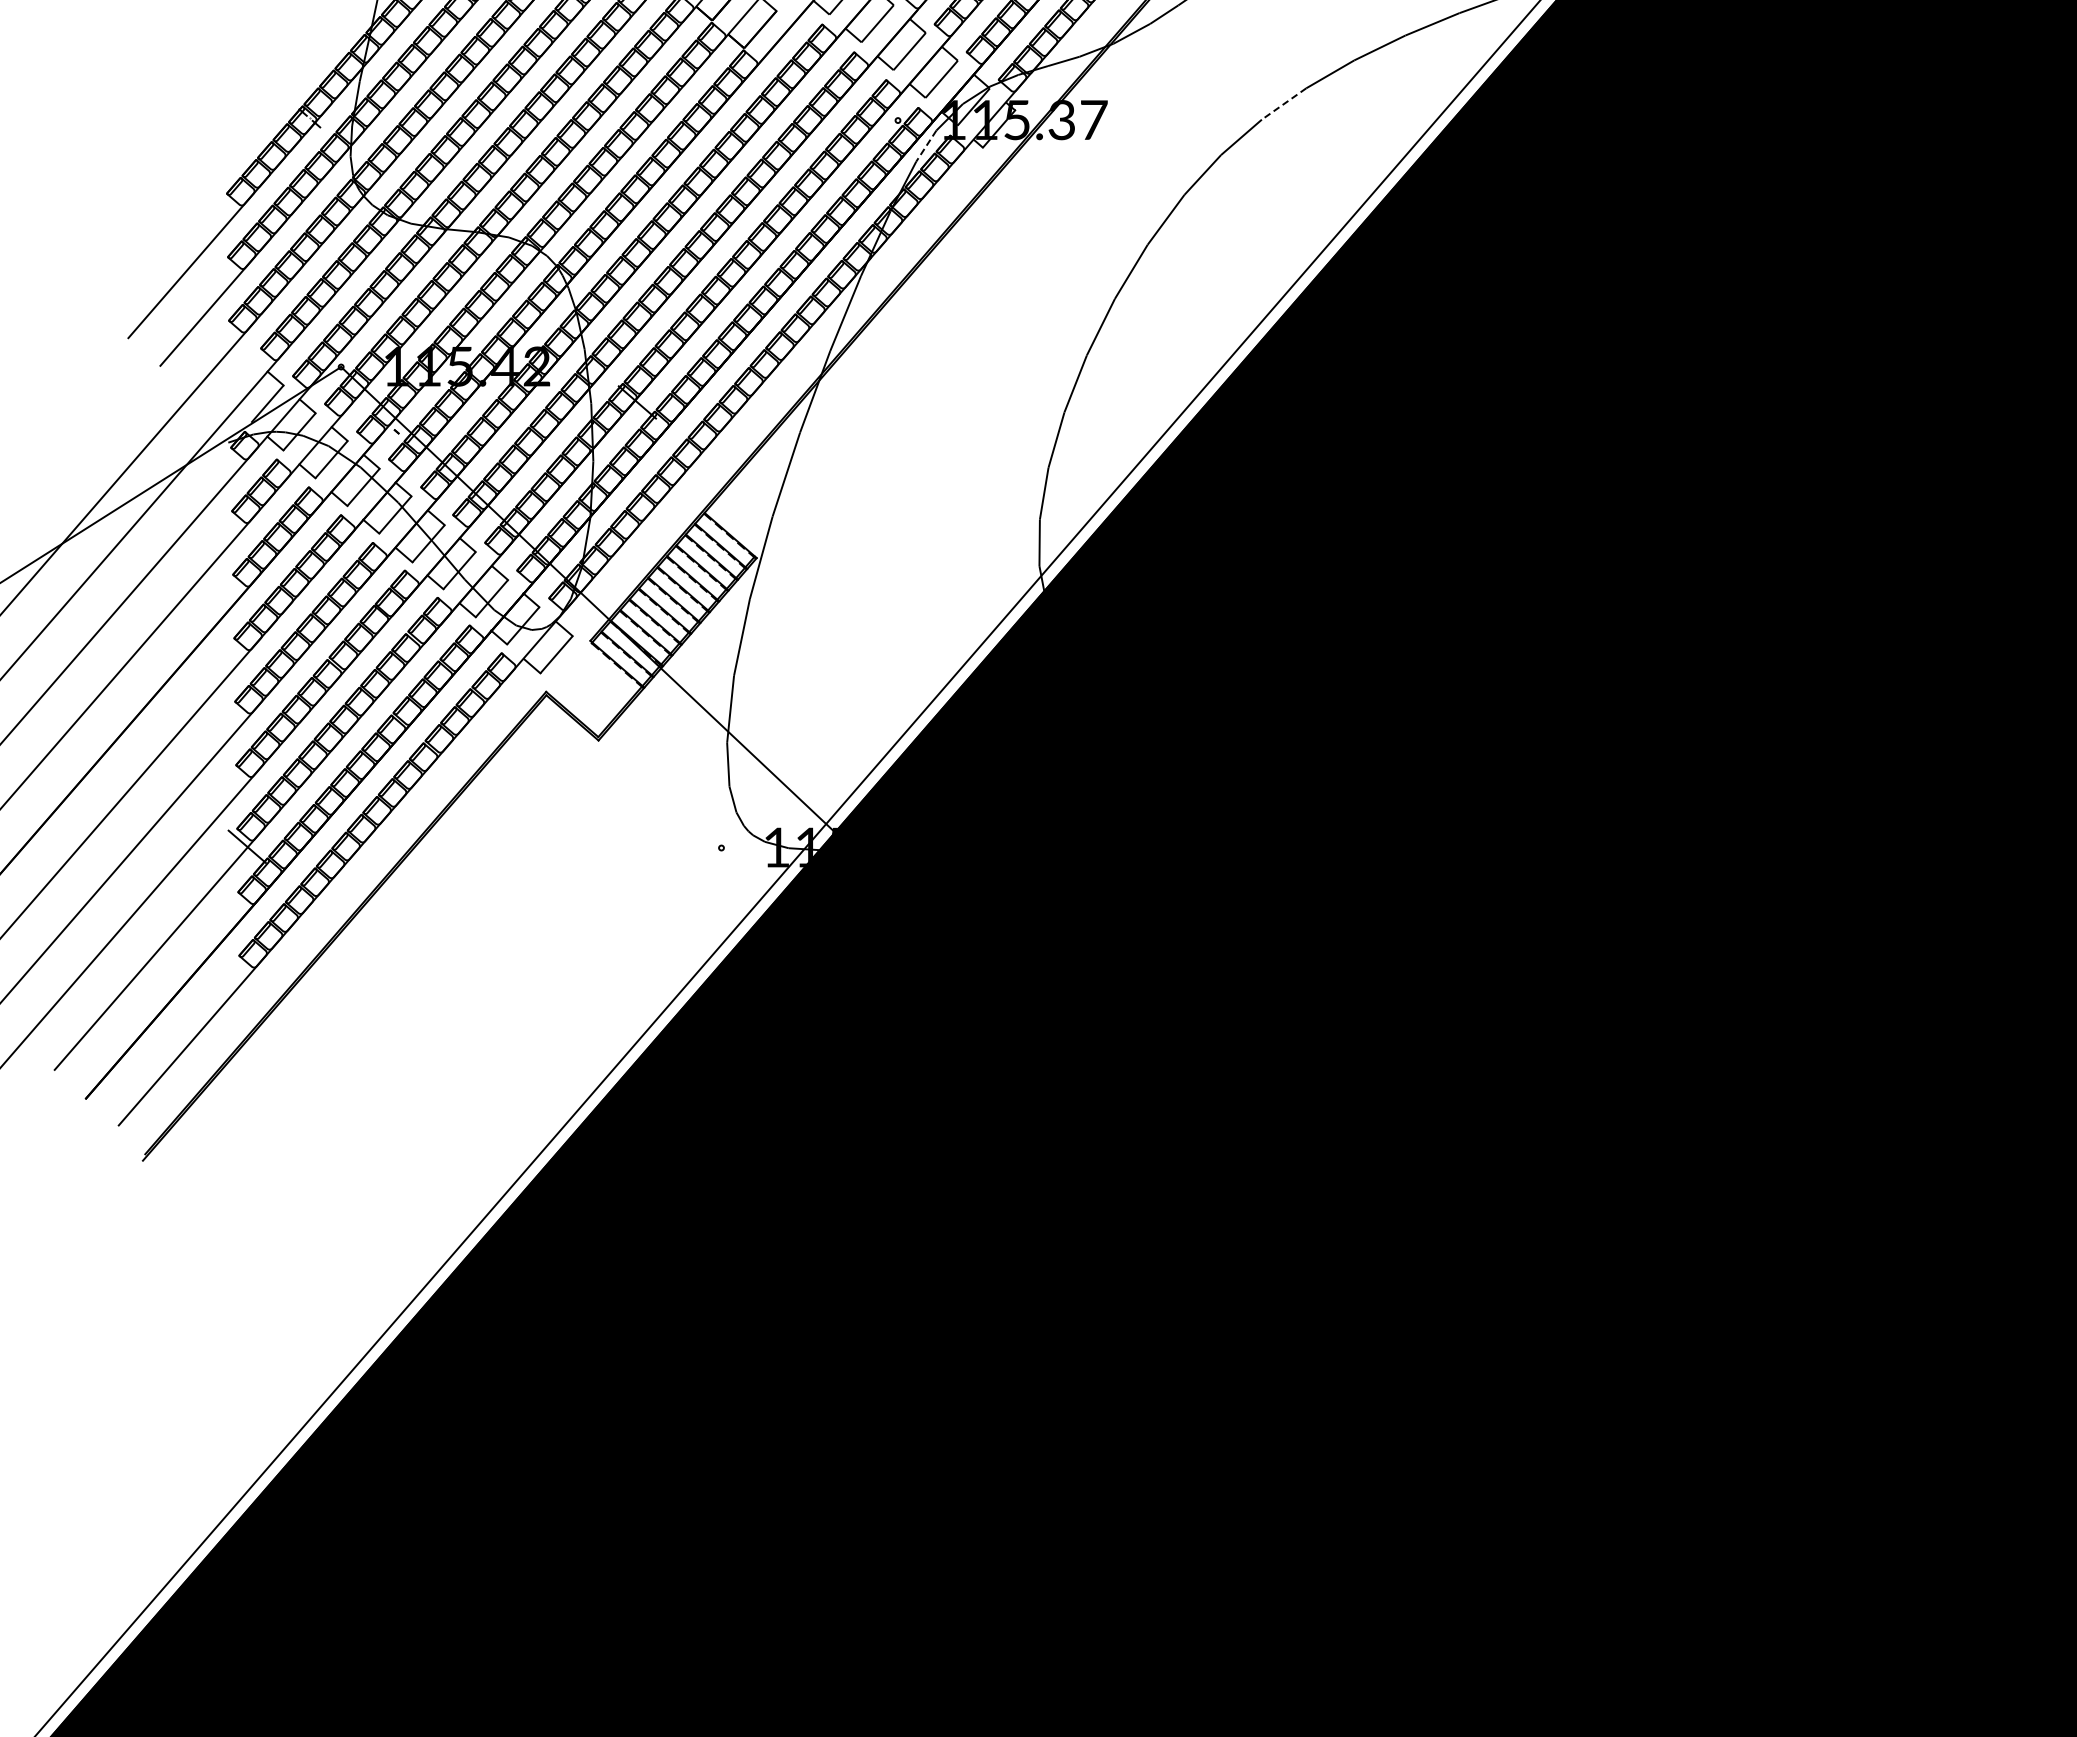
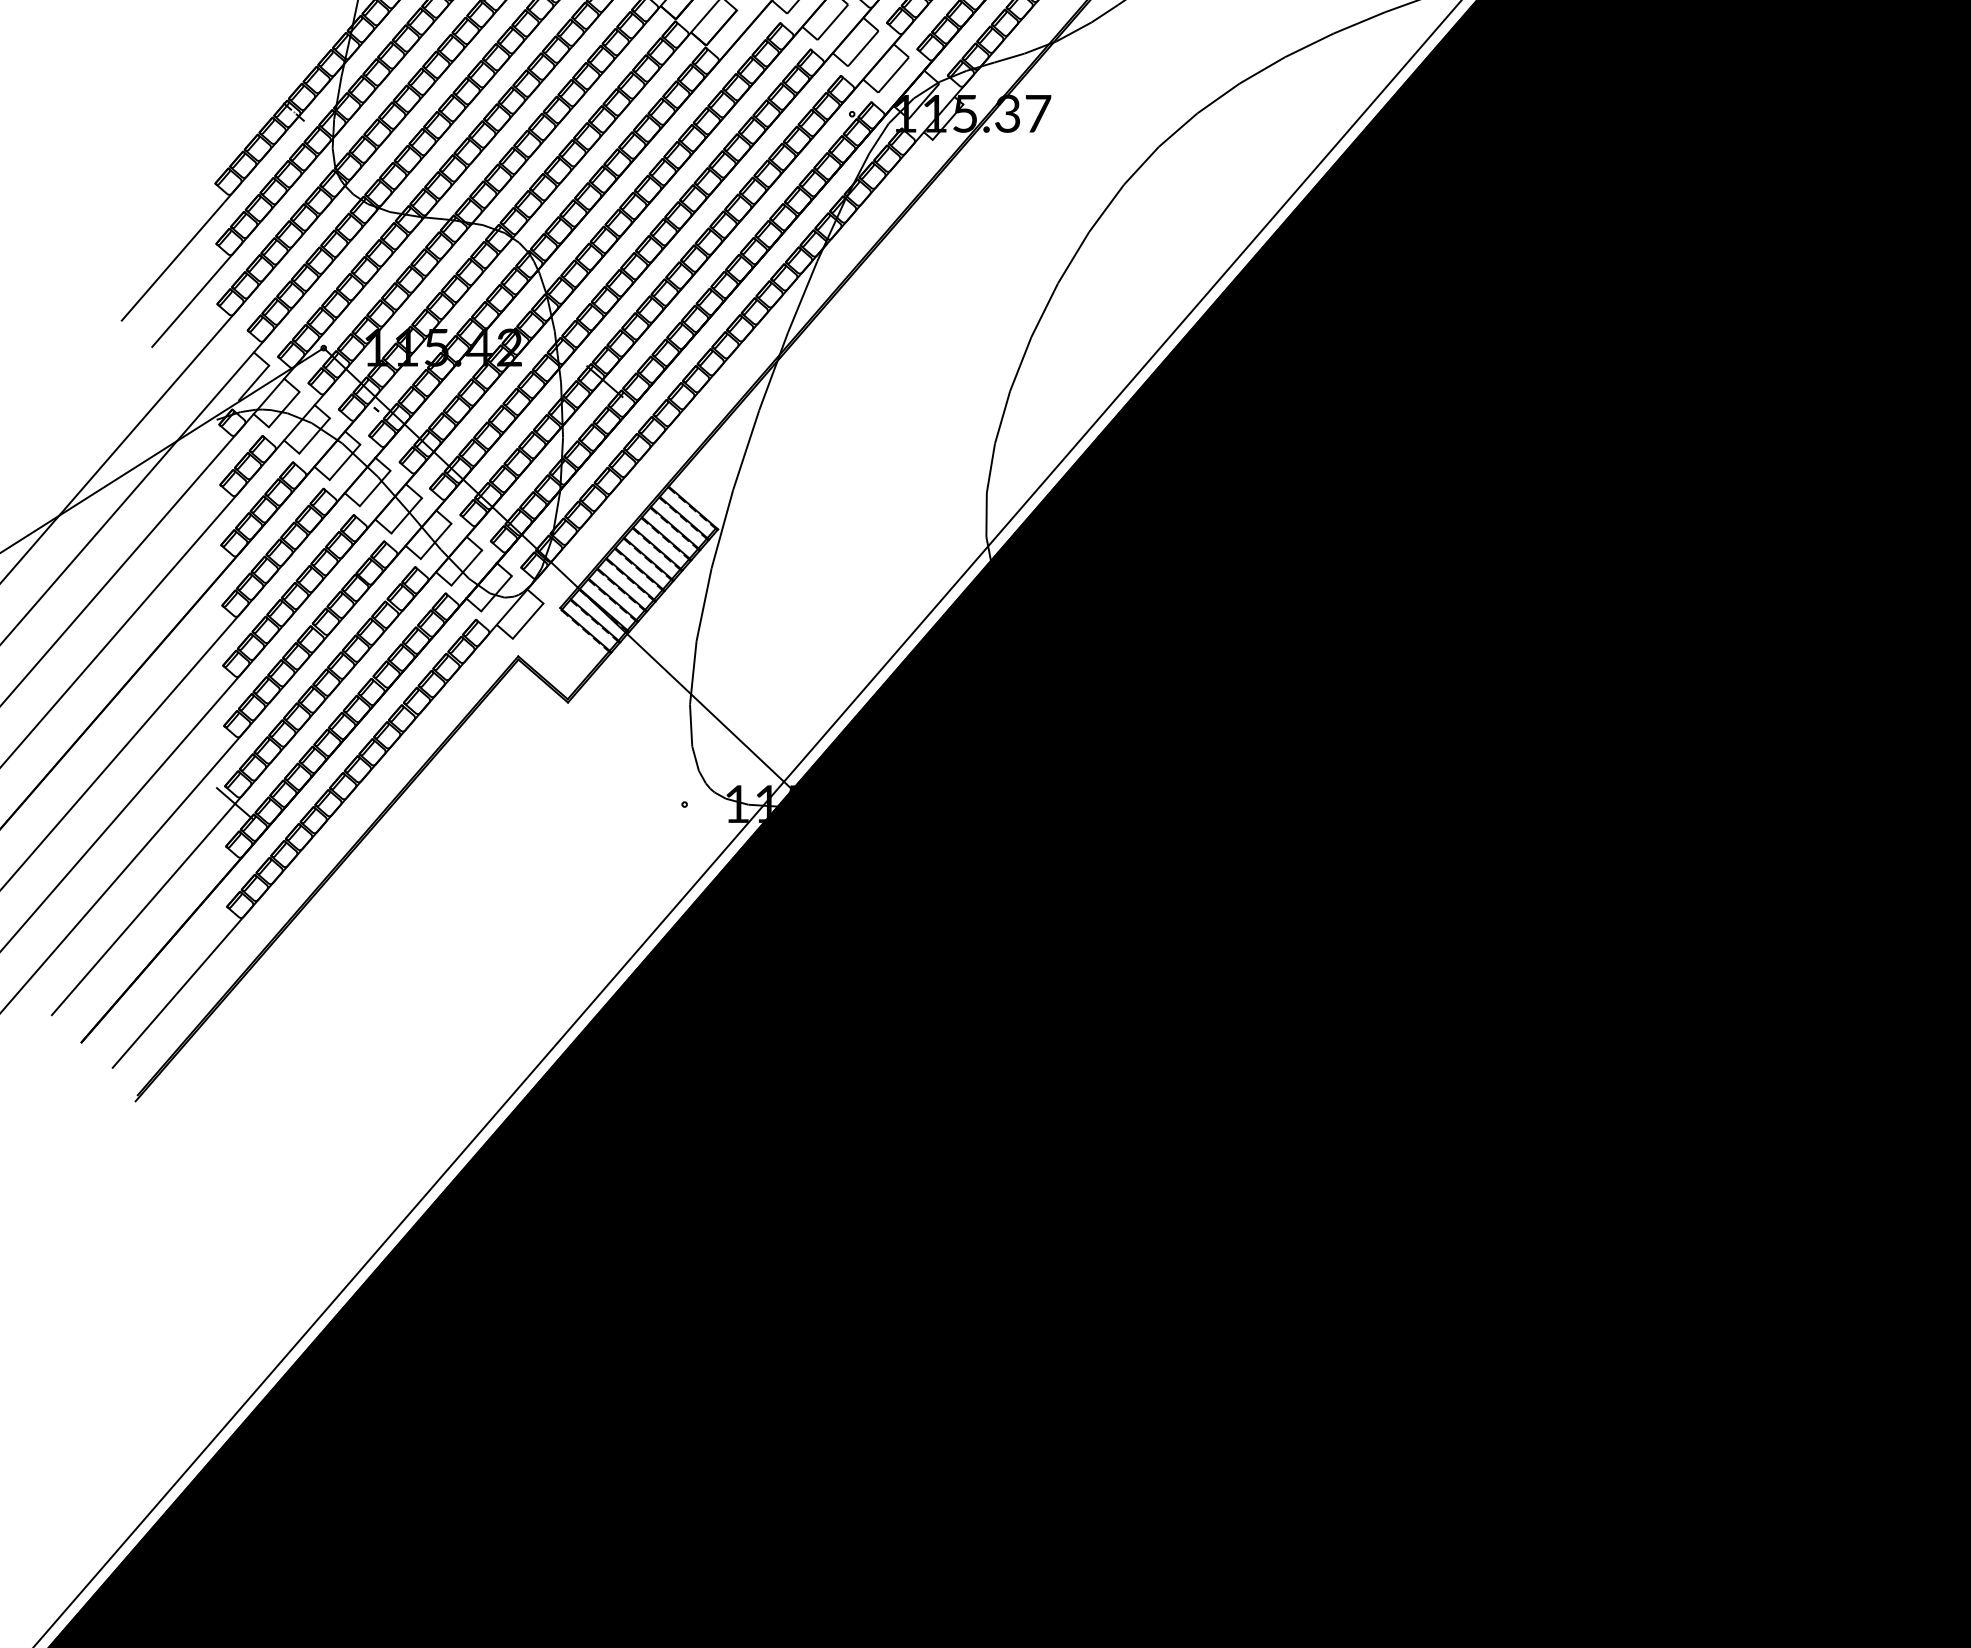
line: (1283, 104) -> (1218, 98), dashed -> solid
line: (926, 146) -> (879, 138), dashed -> solid

